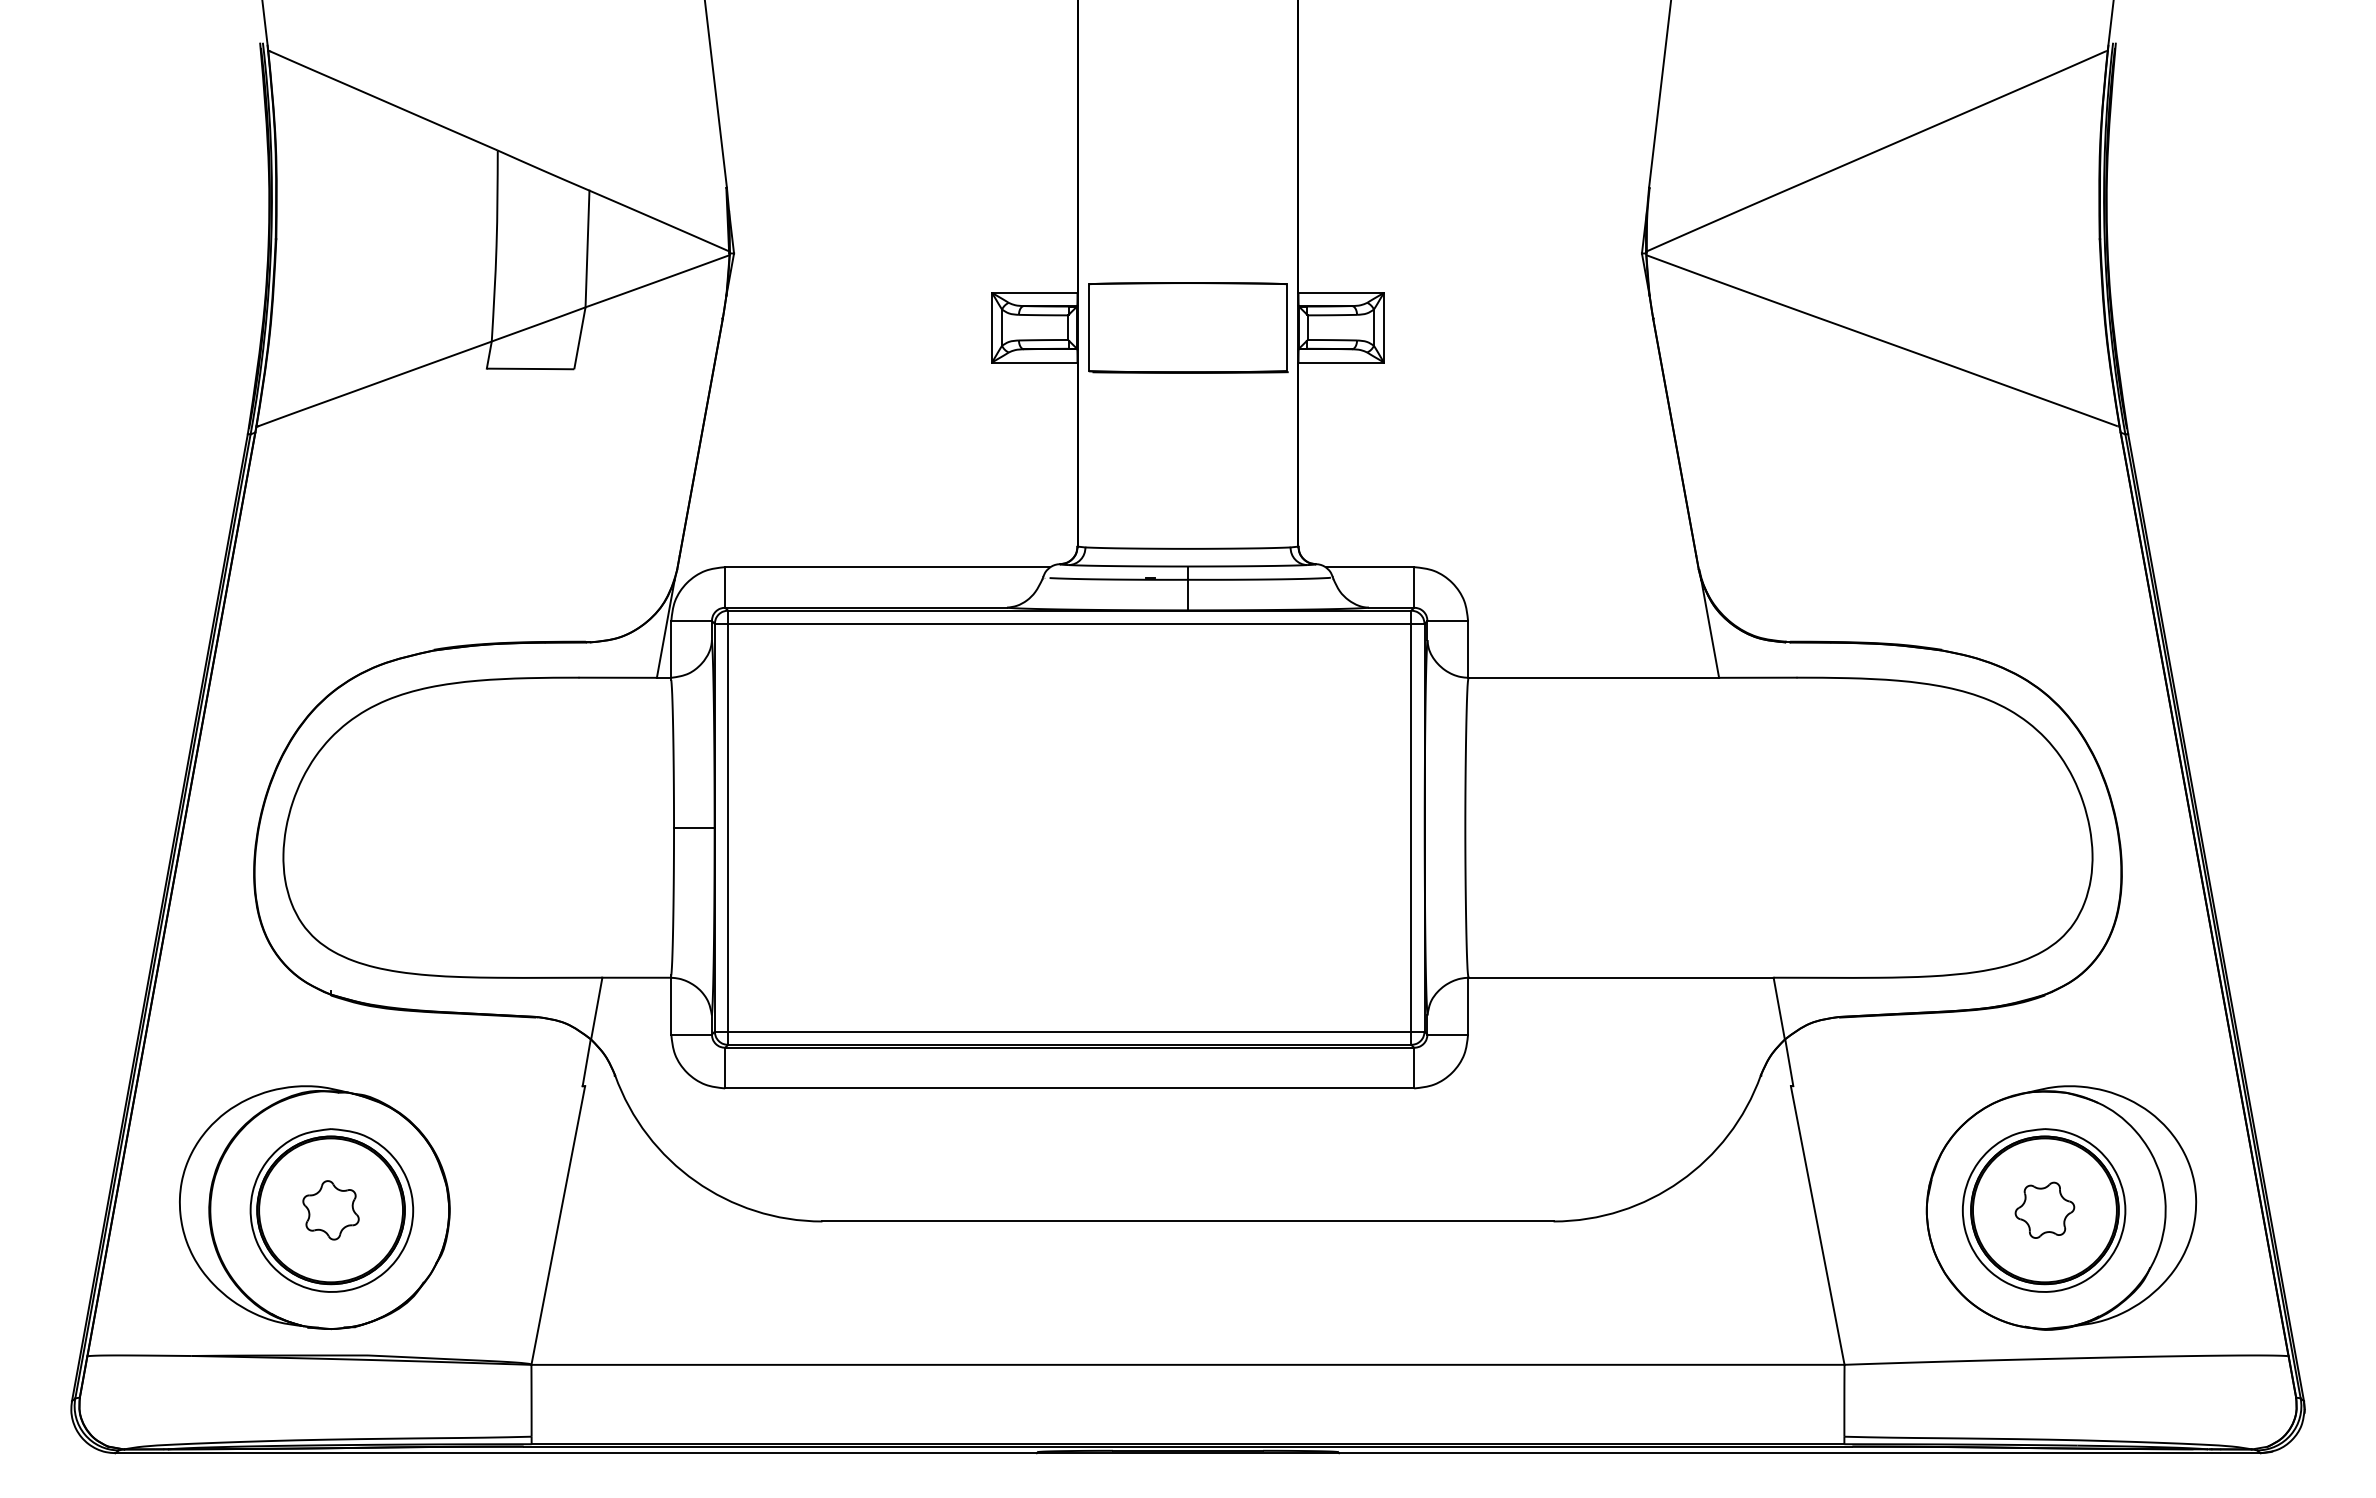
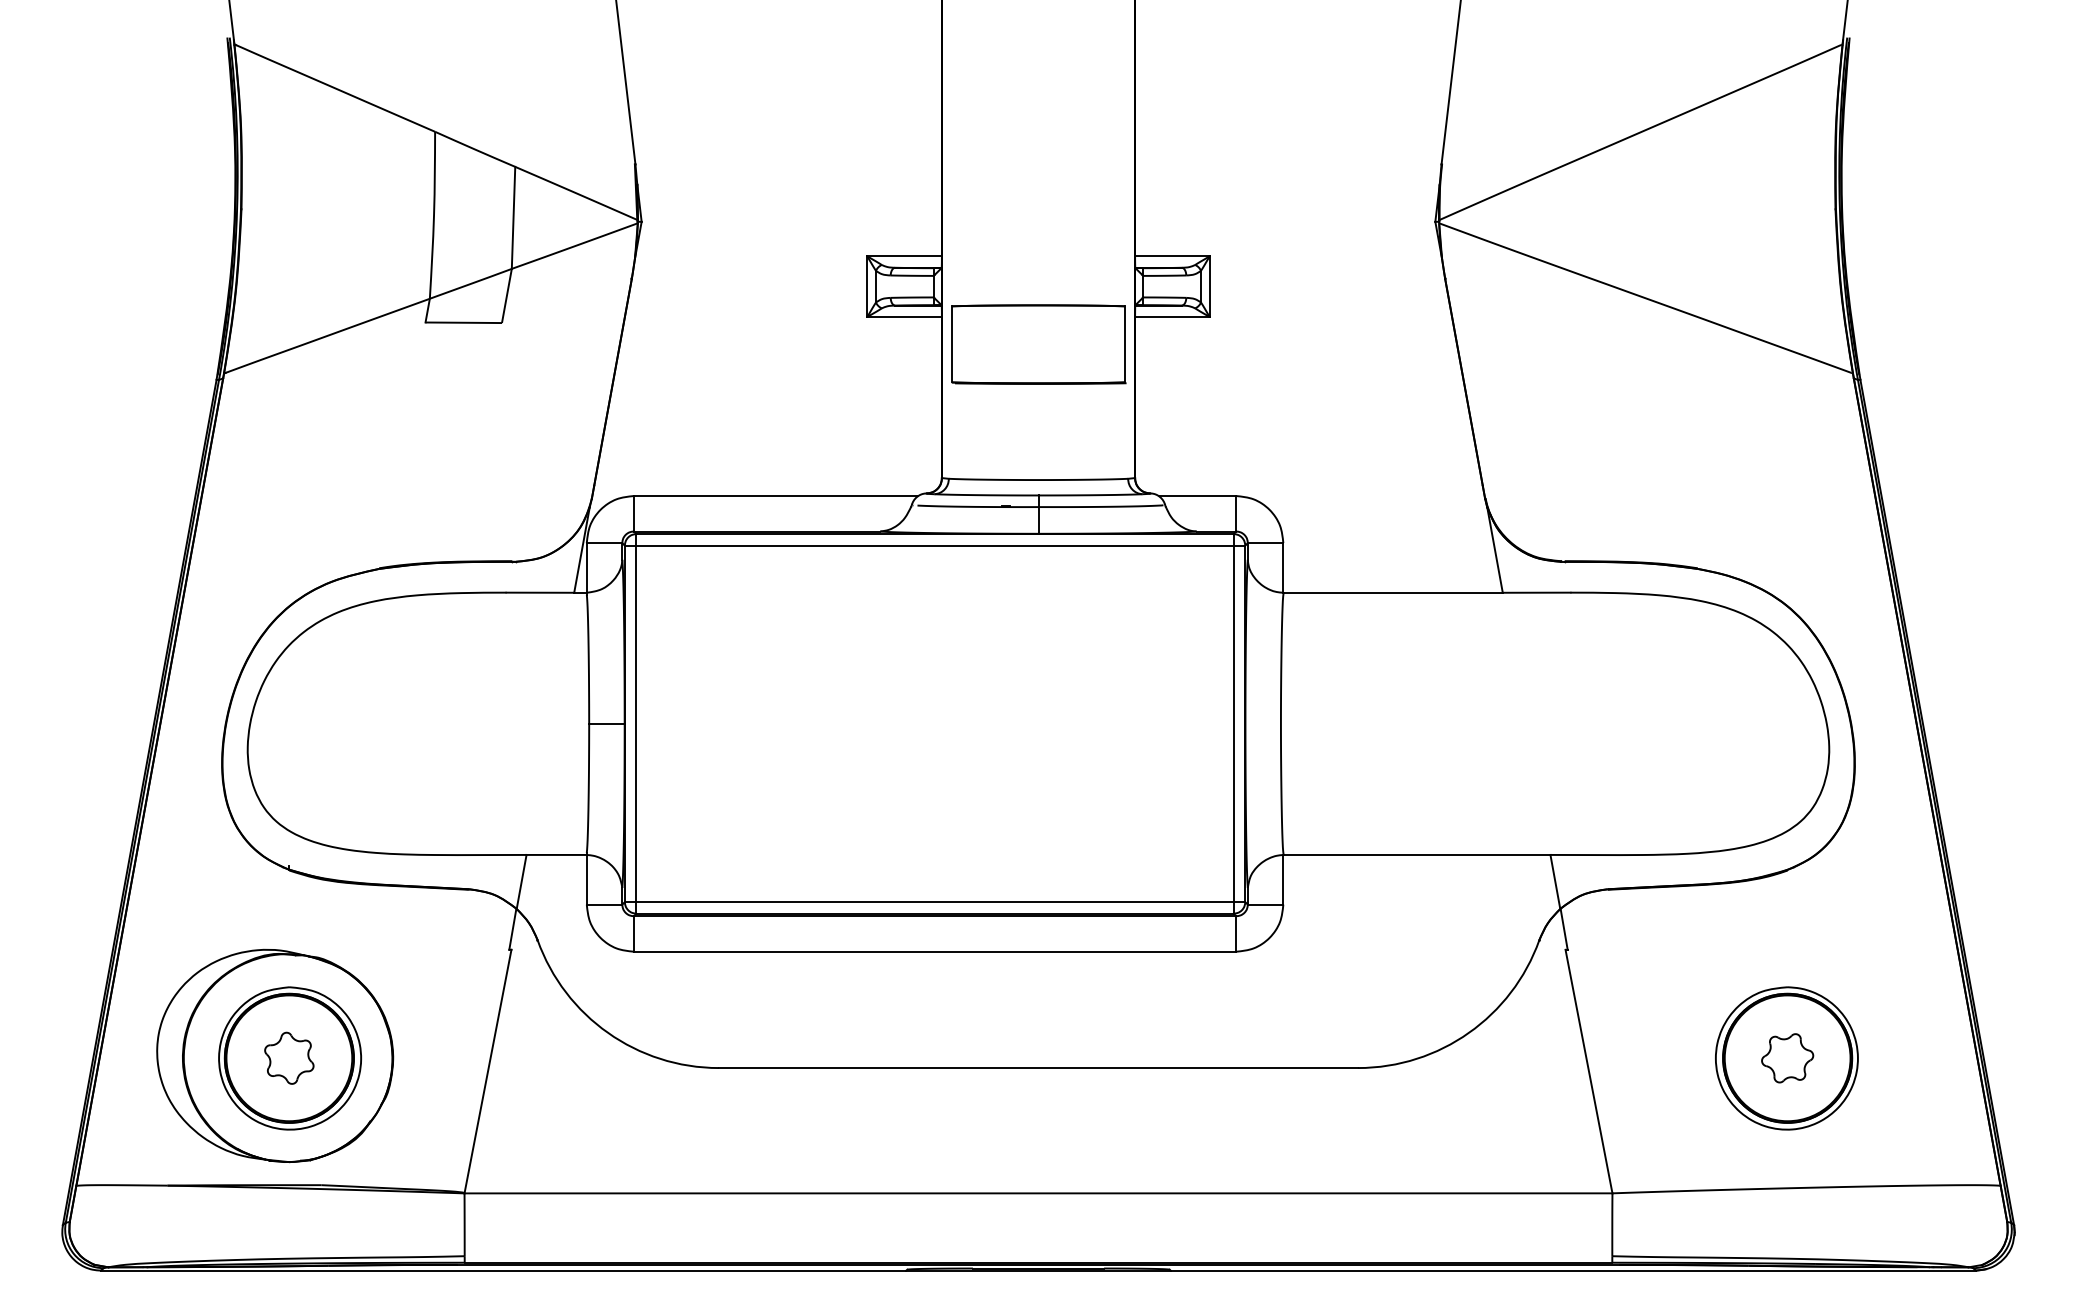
part: (1188, 327) -> (1038, 344), moved
part: (2061, 1207) -> (1802, 1055), removed

